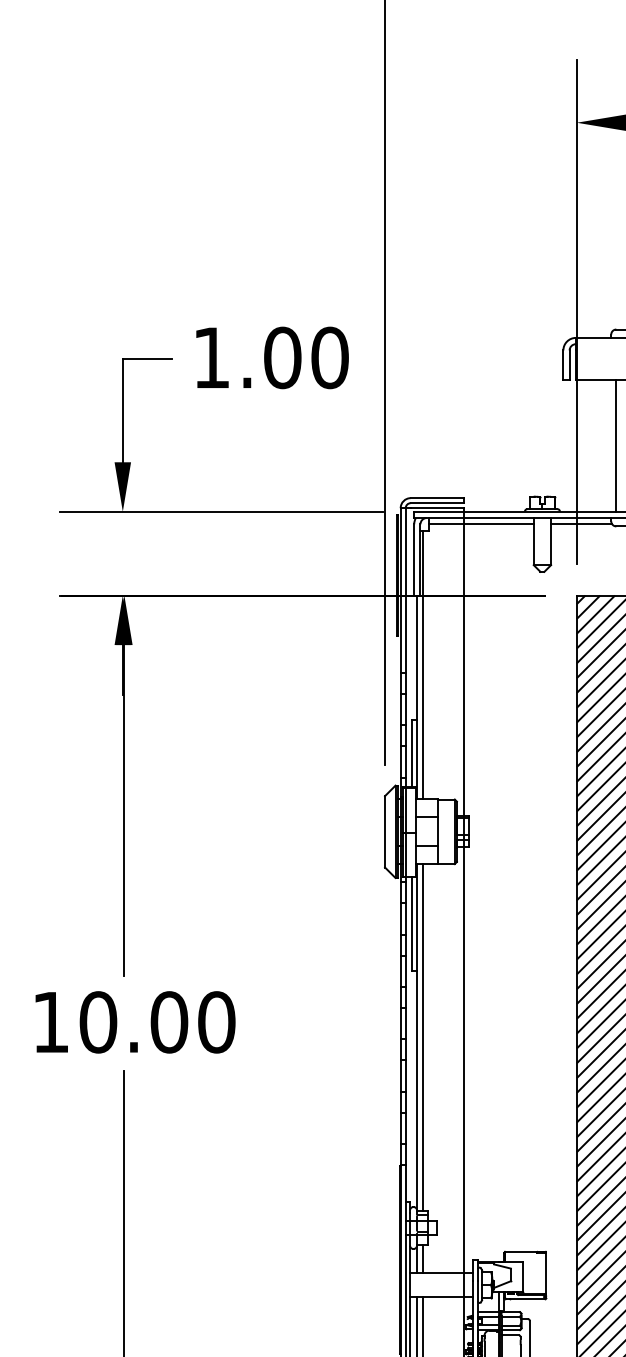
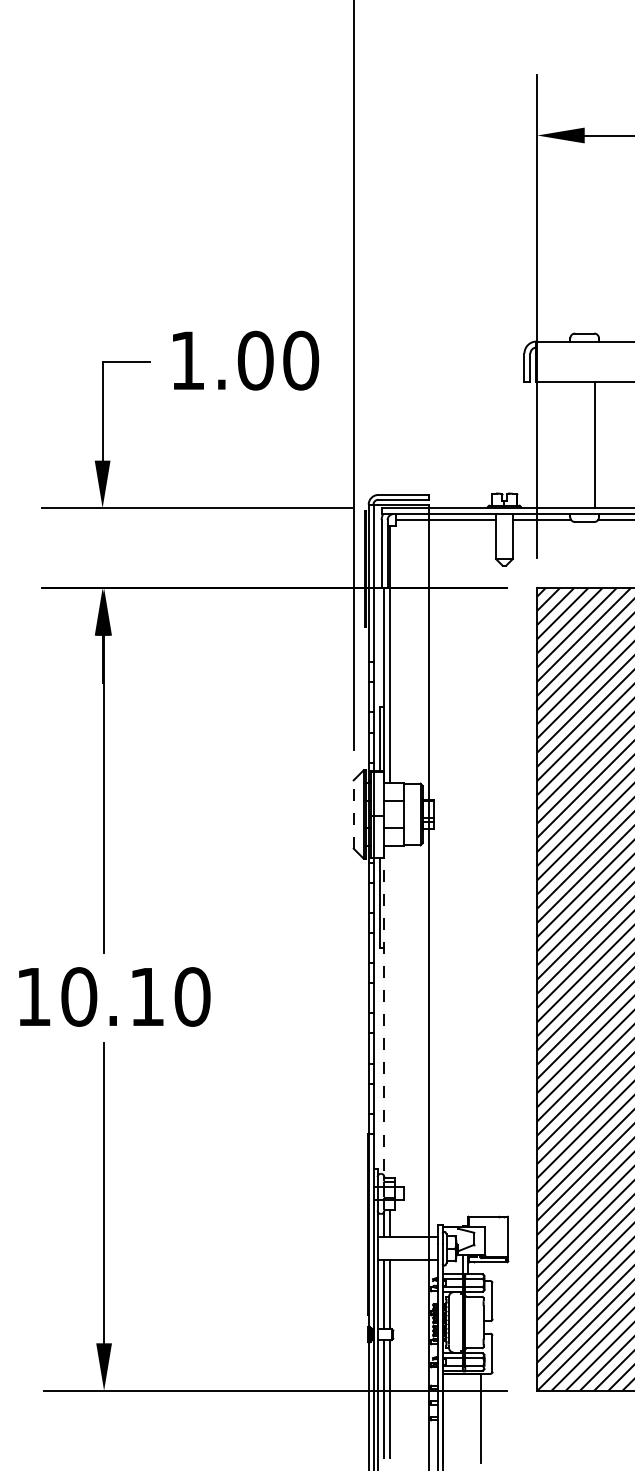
line: (615, 445) -> (574, 444), removed
line: (384, 831) -> (353, 814), solid -> dashed
text: (169, 1021) -> (147, 996), 10.00 -> 10.10
line: (417, 1037) -> (384, 1011), solid -> dashed
line: (423, 1037) -> (390, 1011), removed

